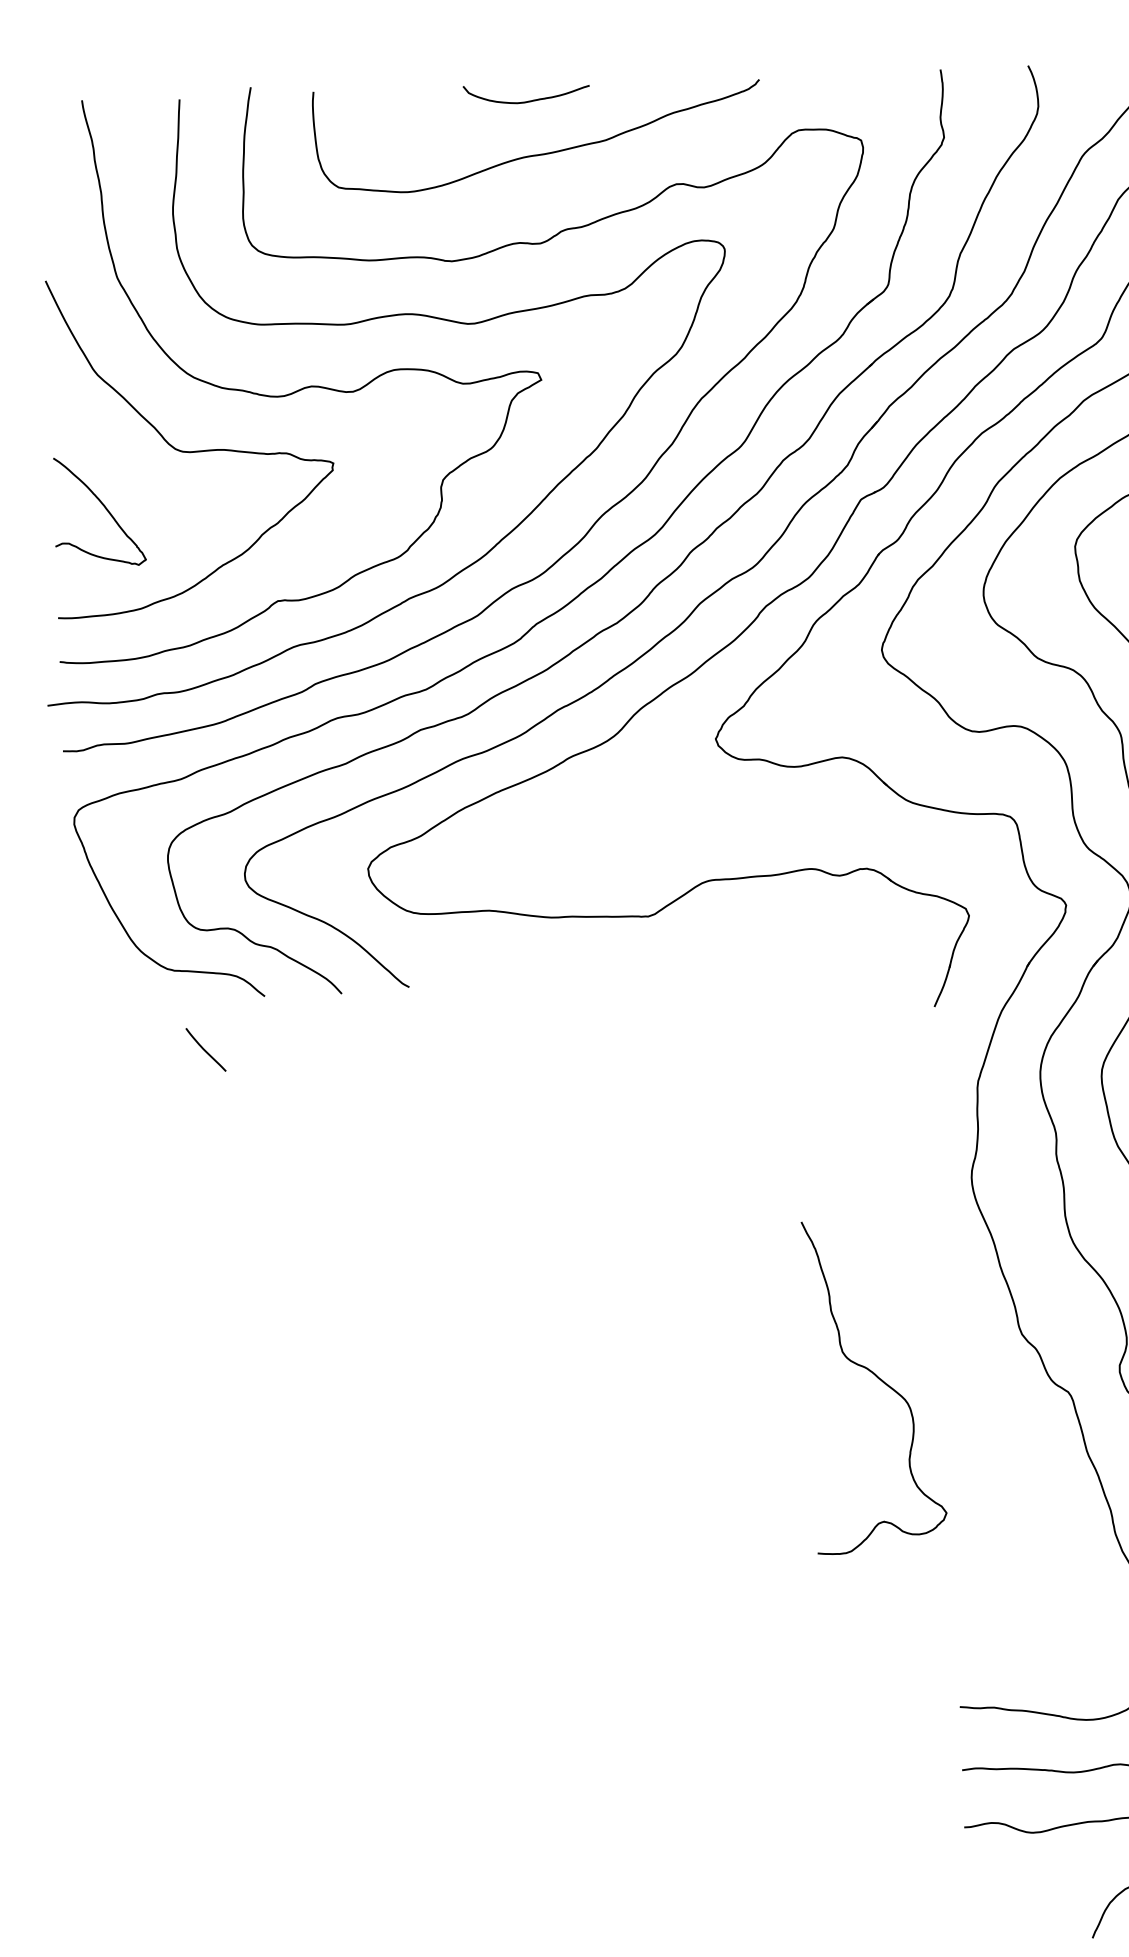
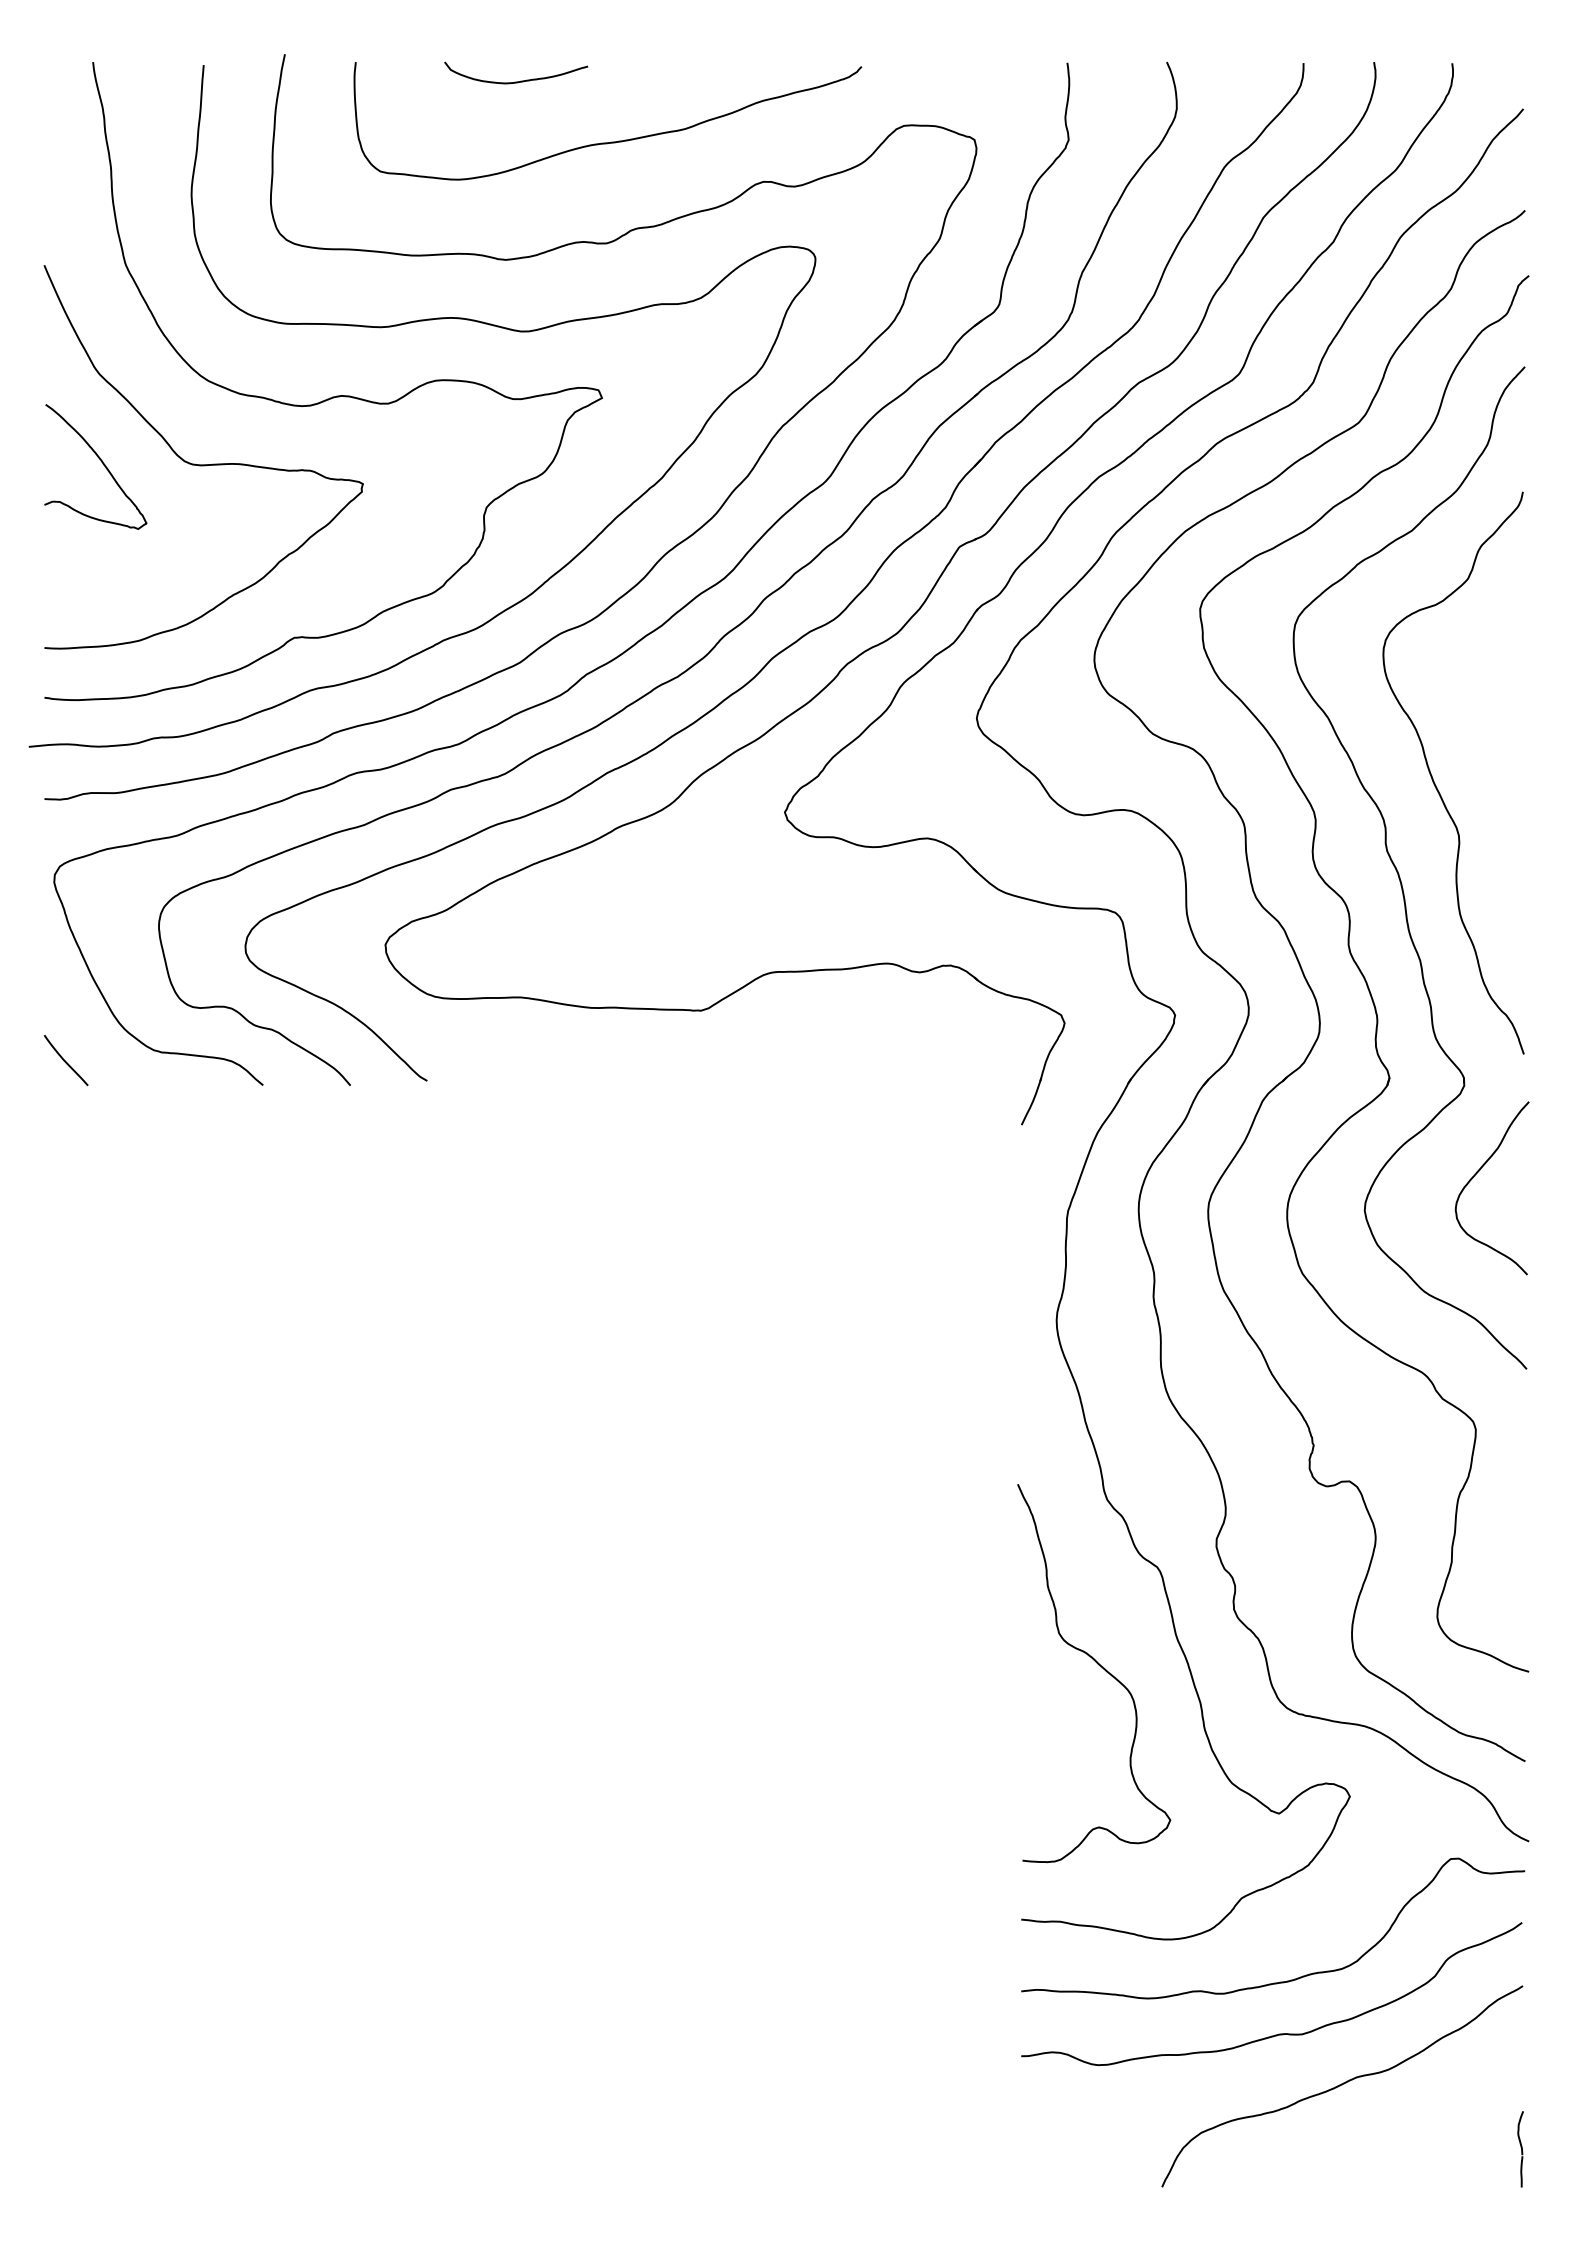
curve: (527, 101) -> (516, 81), moved
curve: (103, 506) -> (100, 461), moved
curve: (205, 1049) -> (65, 1060), moved
curve: (879, 1379) -> (1099, 1666), moved

